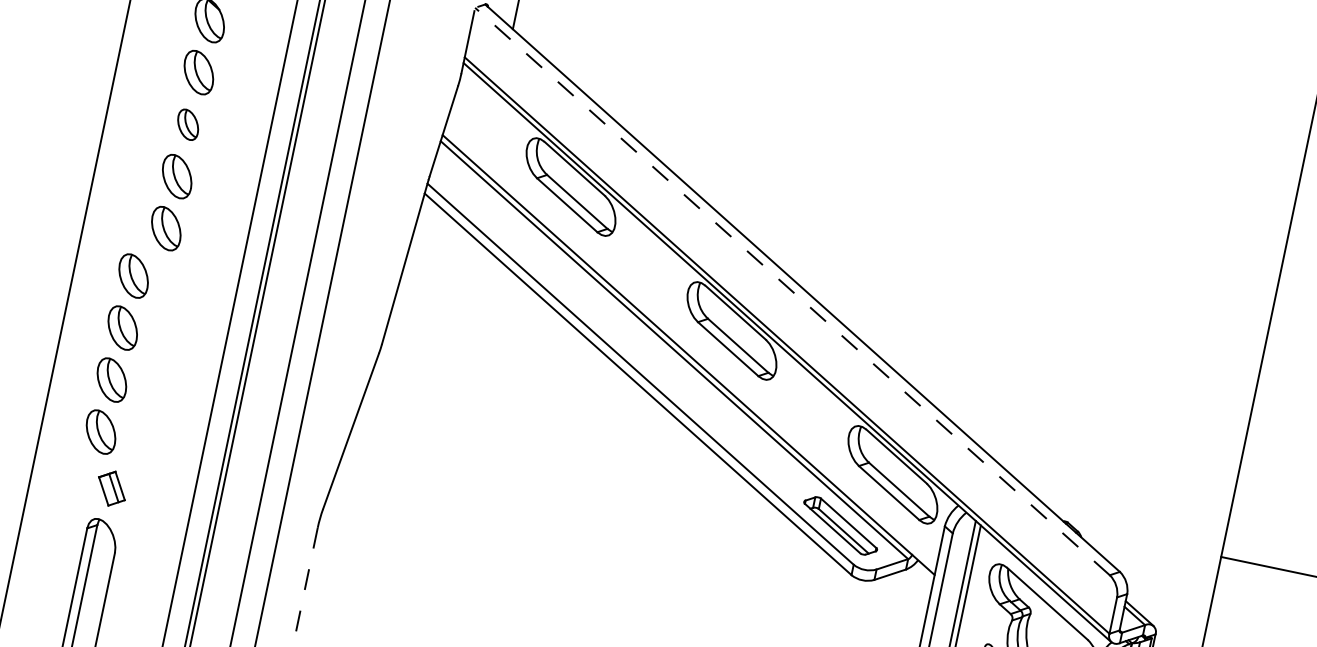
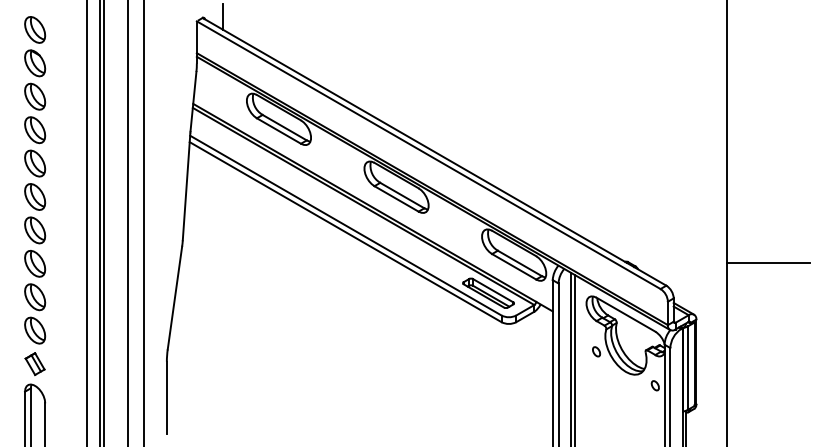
part: (188, 125) -> (35, 130), size x1.43
line: (792, 291) -> (428, 155), dashed -> solid
part: (117, 354) -> (35, 280), moved
line: (305, 584) -> (166, 398), dashed -> solid

